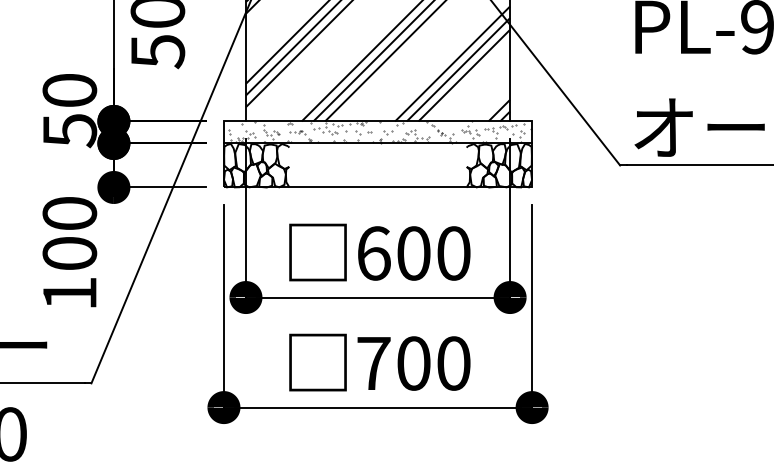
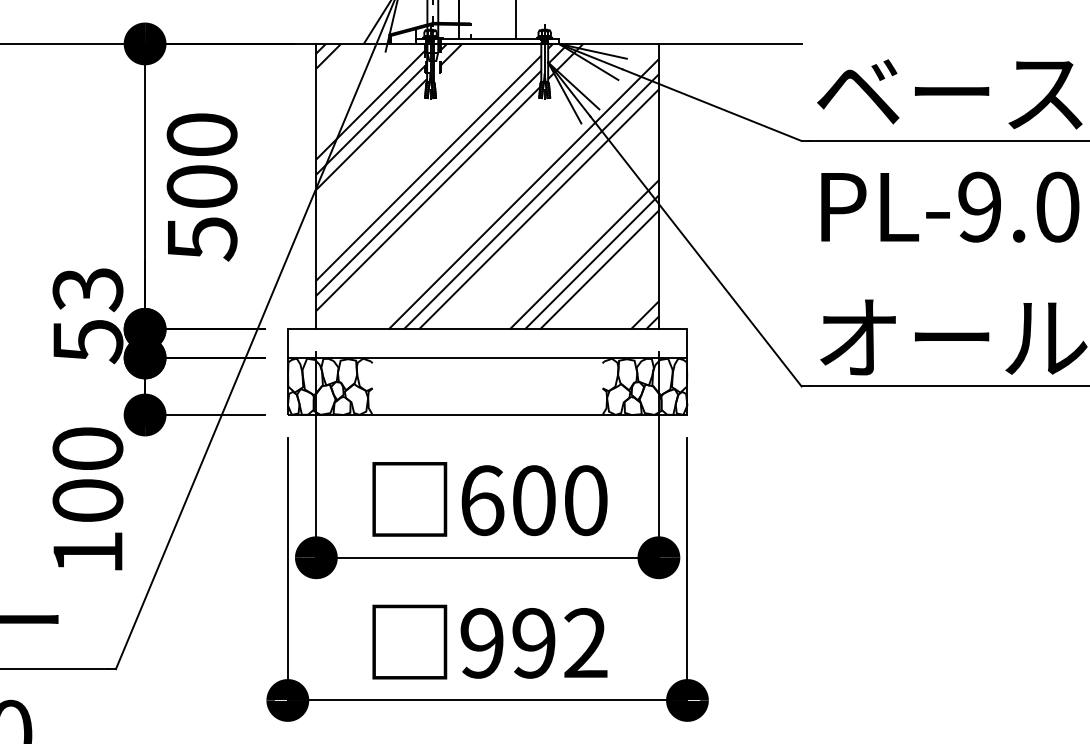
text: (69, 90) -> (87, 289), 50 -> 53
hatch: (379, 132) -> (489, 343), removed
text: (413, 363) -> (533, 643), 700 -> 992

